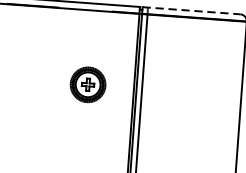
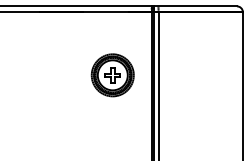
line: (191, 10) -> (195, 6), dashed -> solid
part: (87, 84) -> (112, 75), size x1.43

